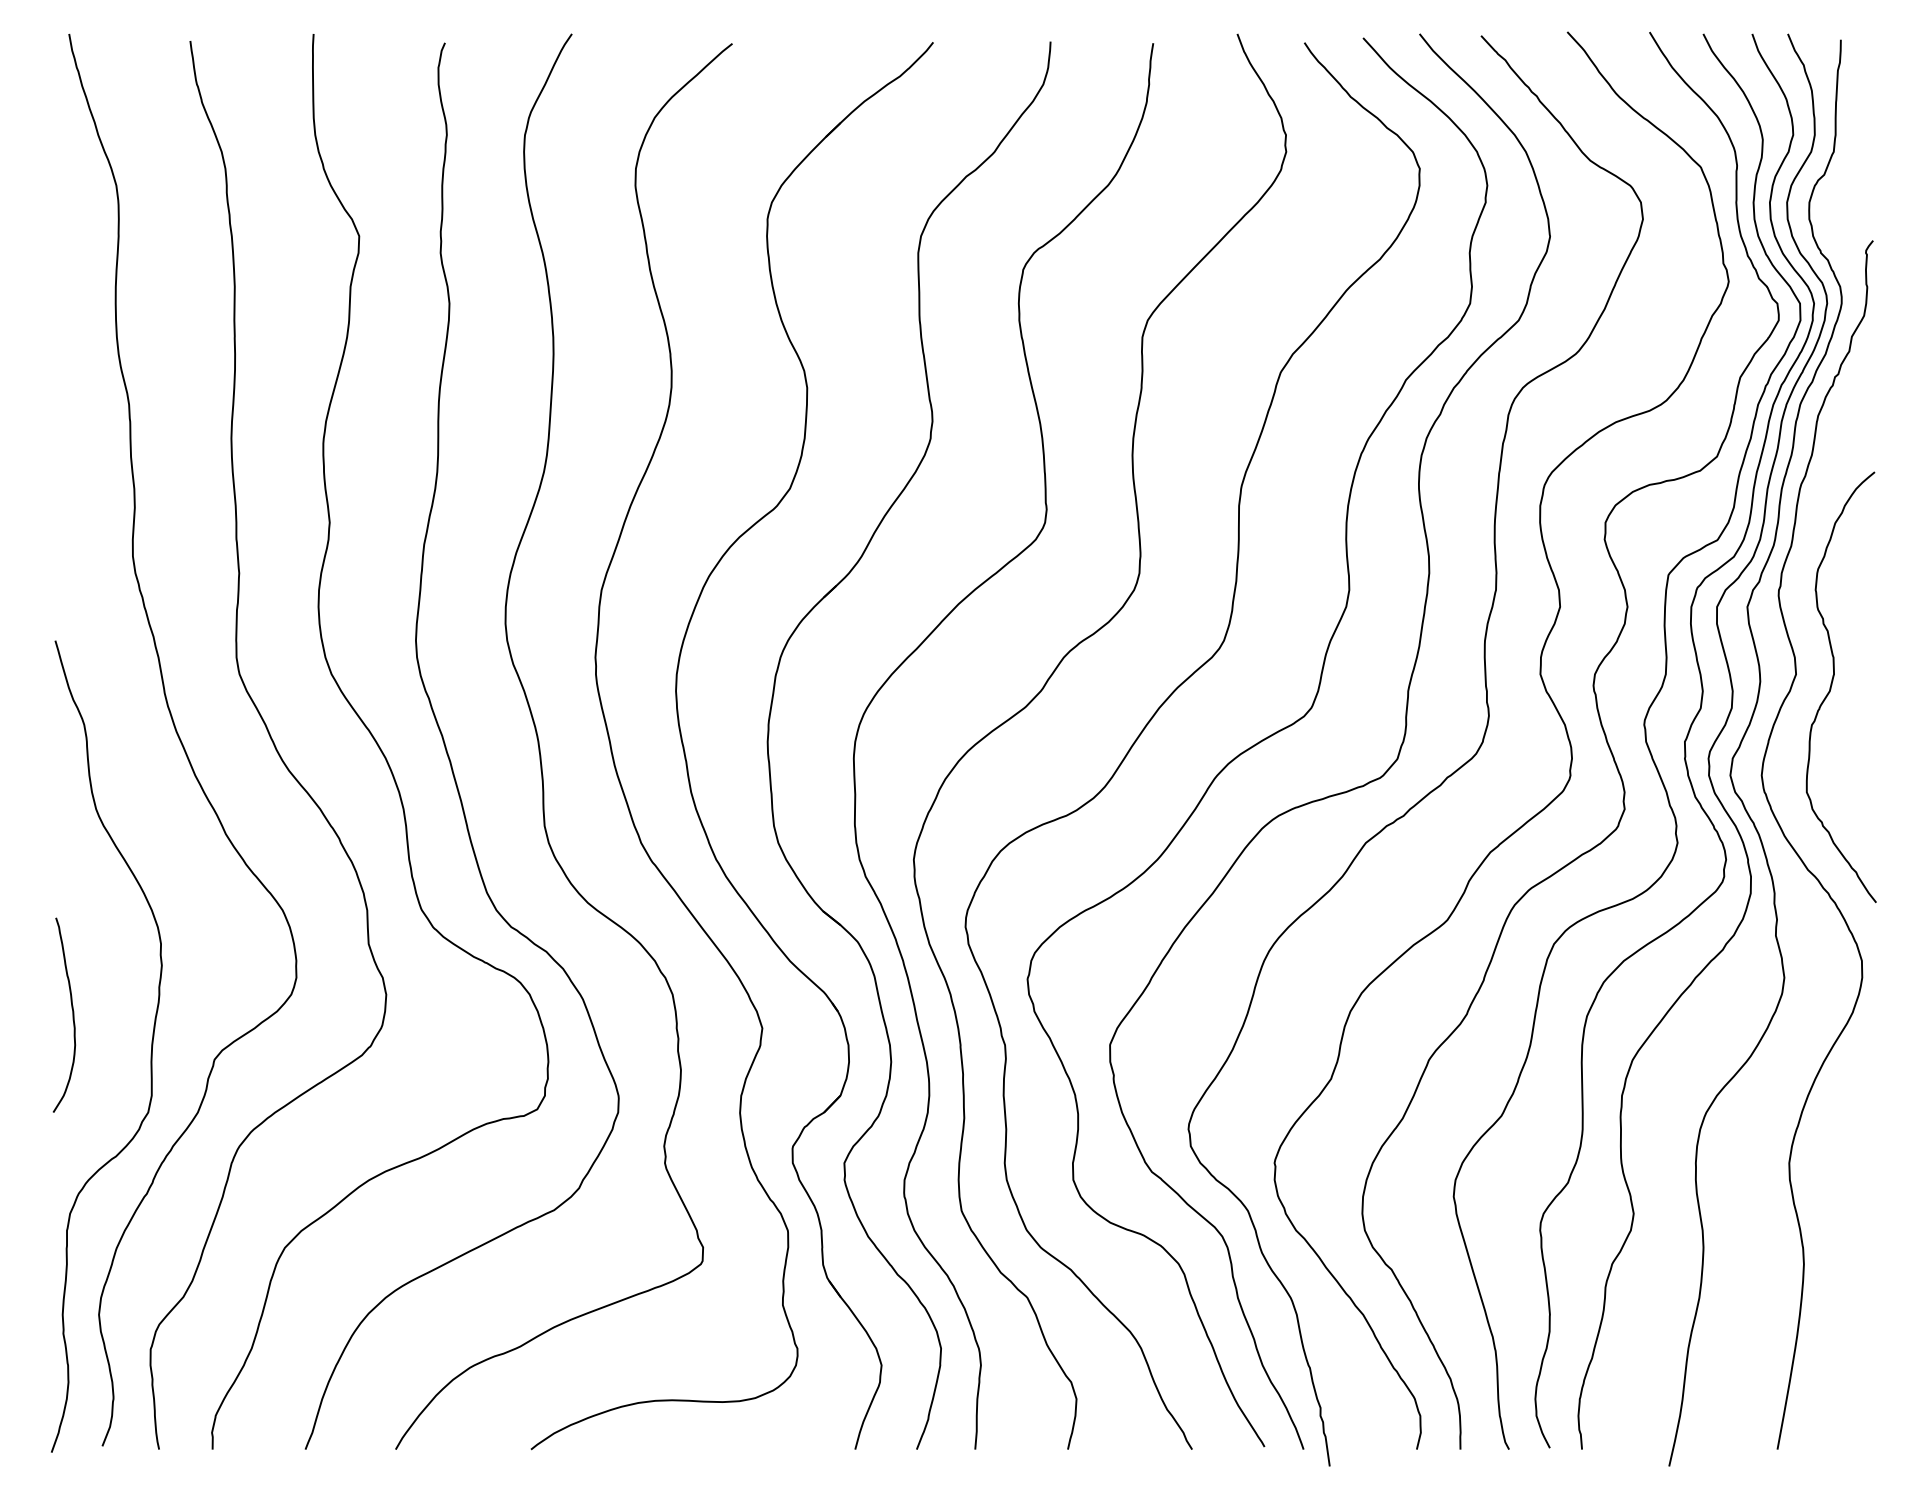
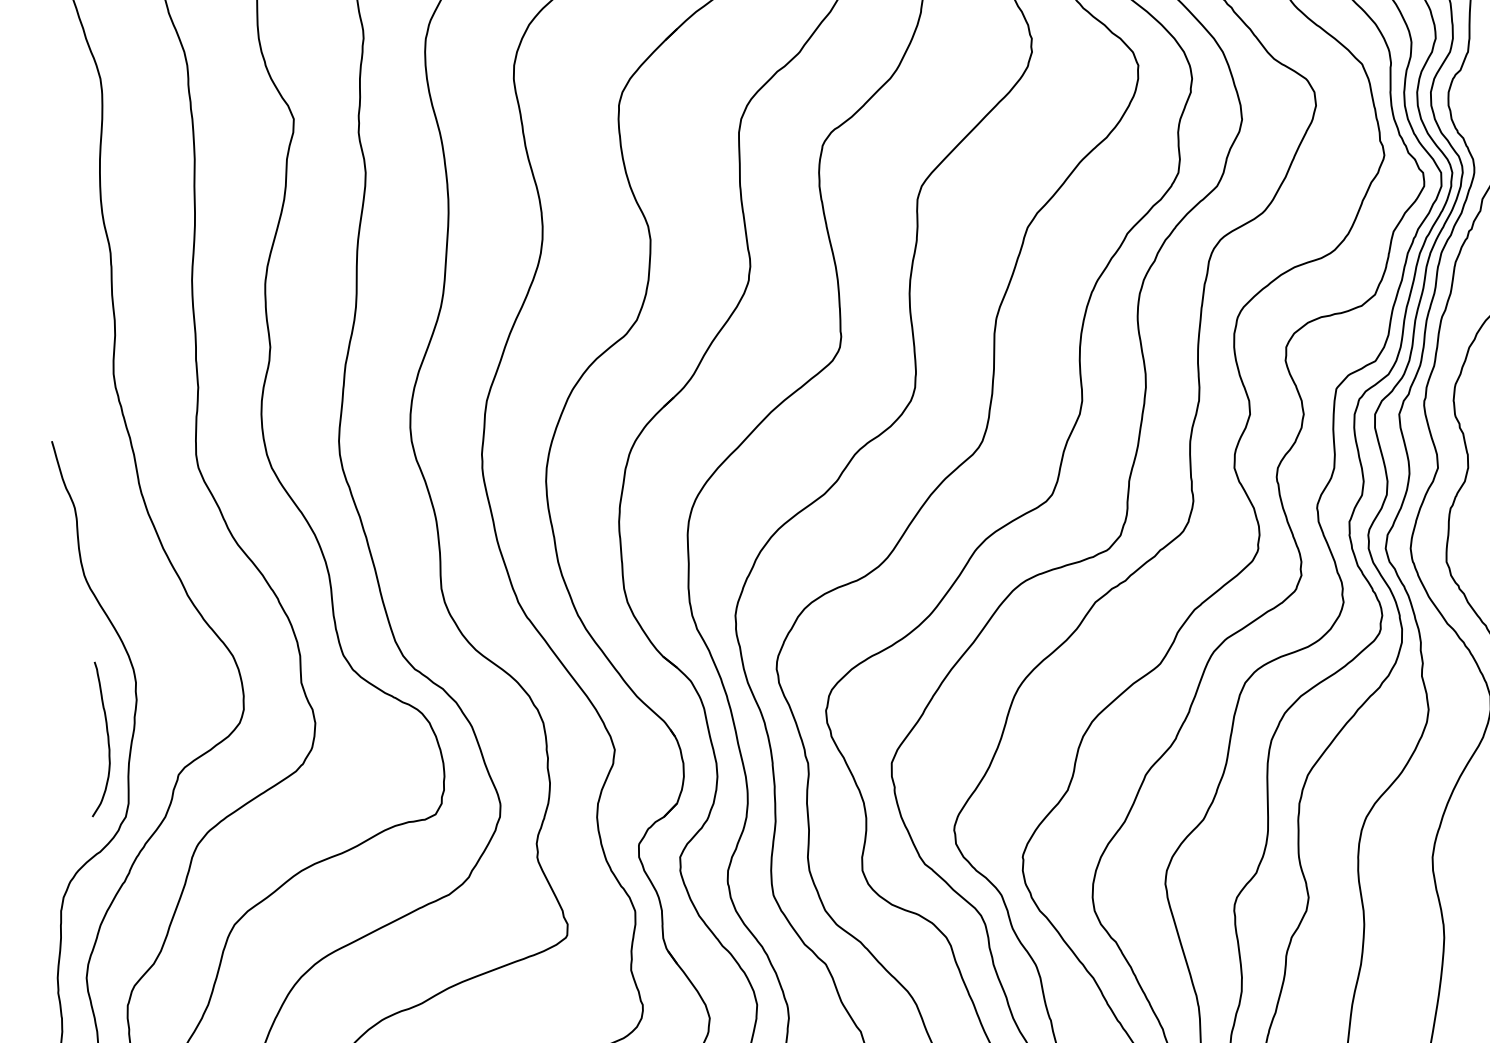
curve: (72, 1014) -> (107, 738), moved

